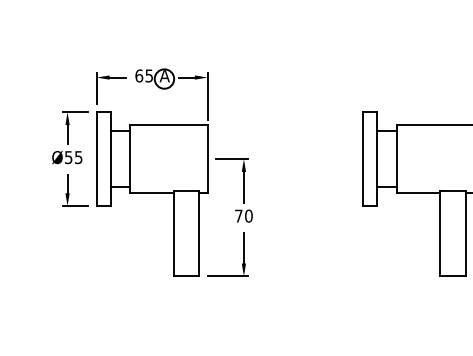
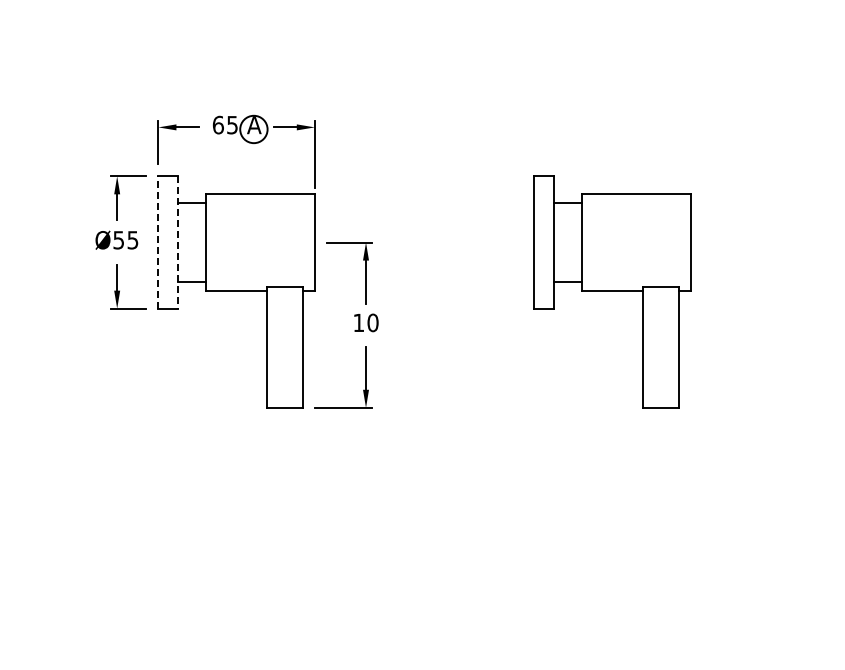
line: (96, 159) -> (158, 242), solid -> dashed
line: (111, 159) -> (178, 243), solid -> dashed
text: (238, 215) -> (358, 322), 70 -> 10

